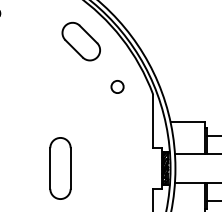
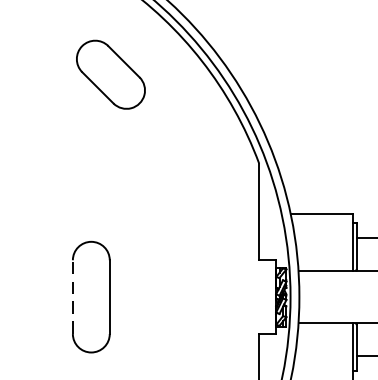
part: (80, 41) -> (109, 74), moved
circle: (117, 86) -> (194, 148), removed
line: (50, 168) -> (73, 297), solid -> dashed

